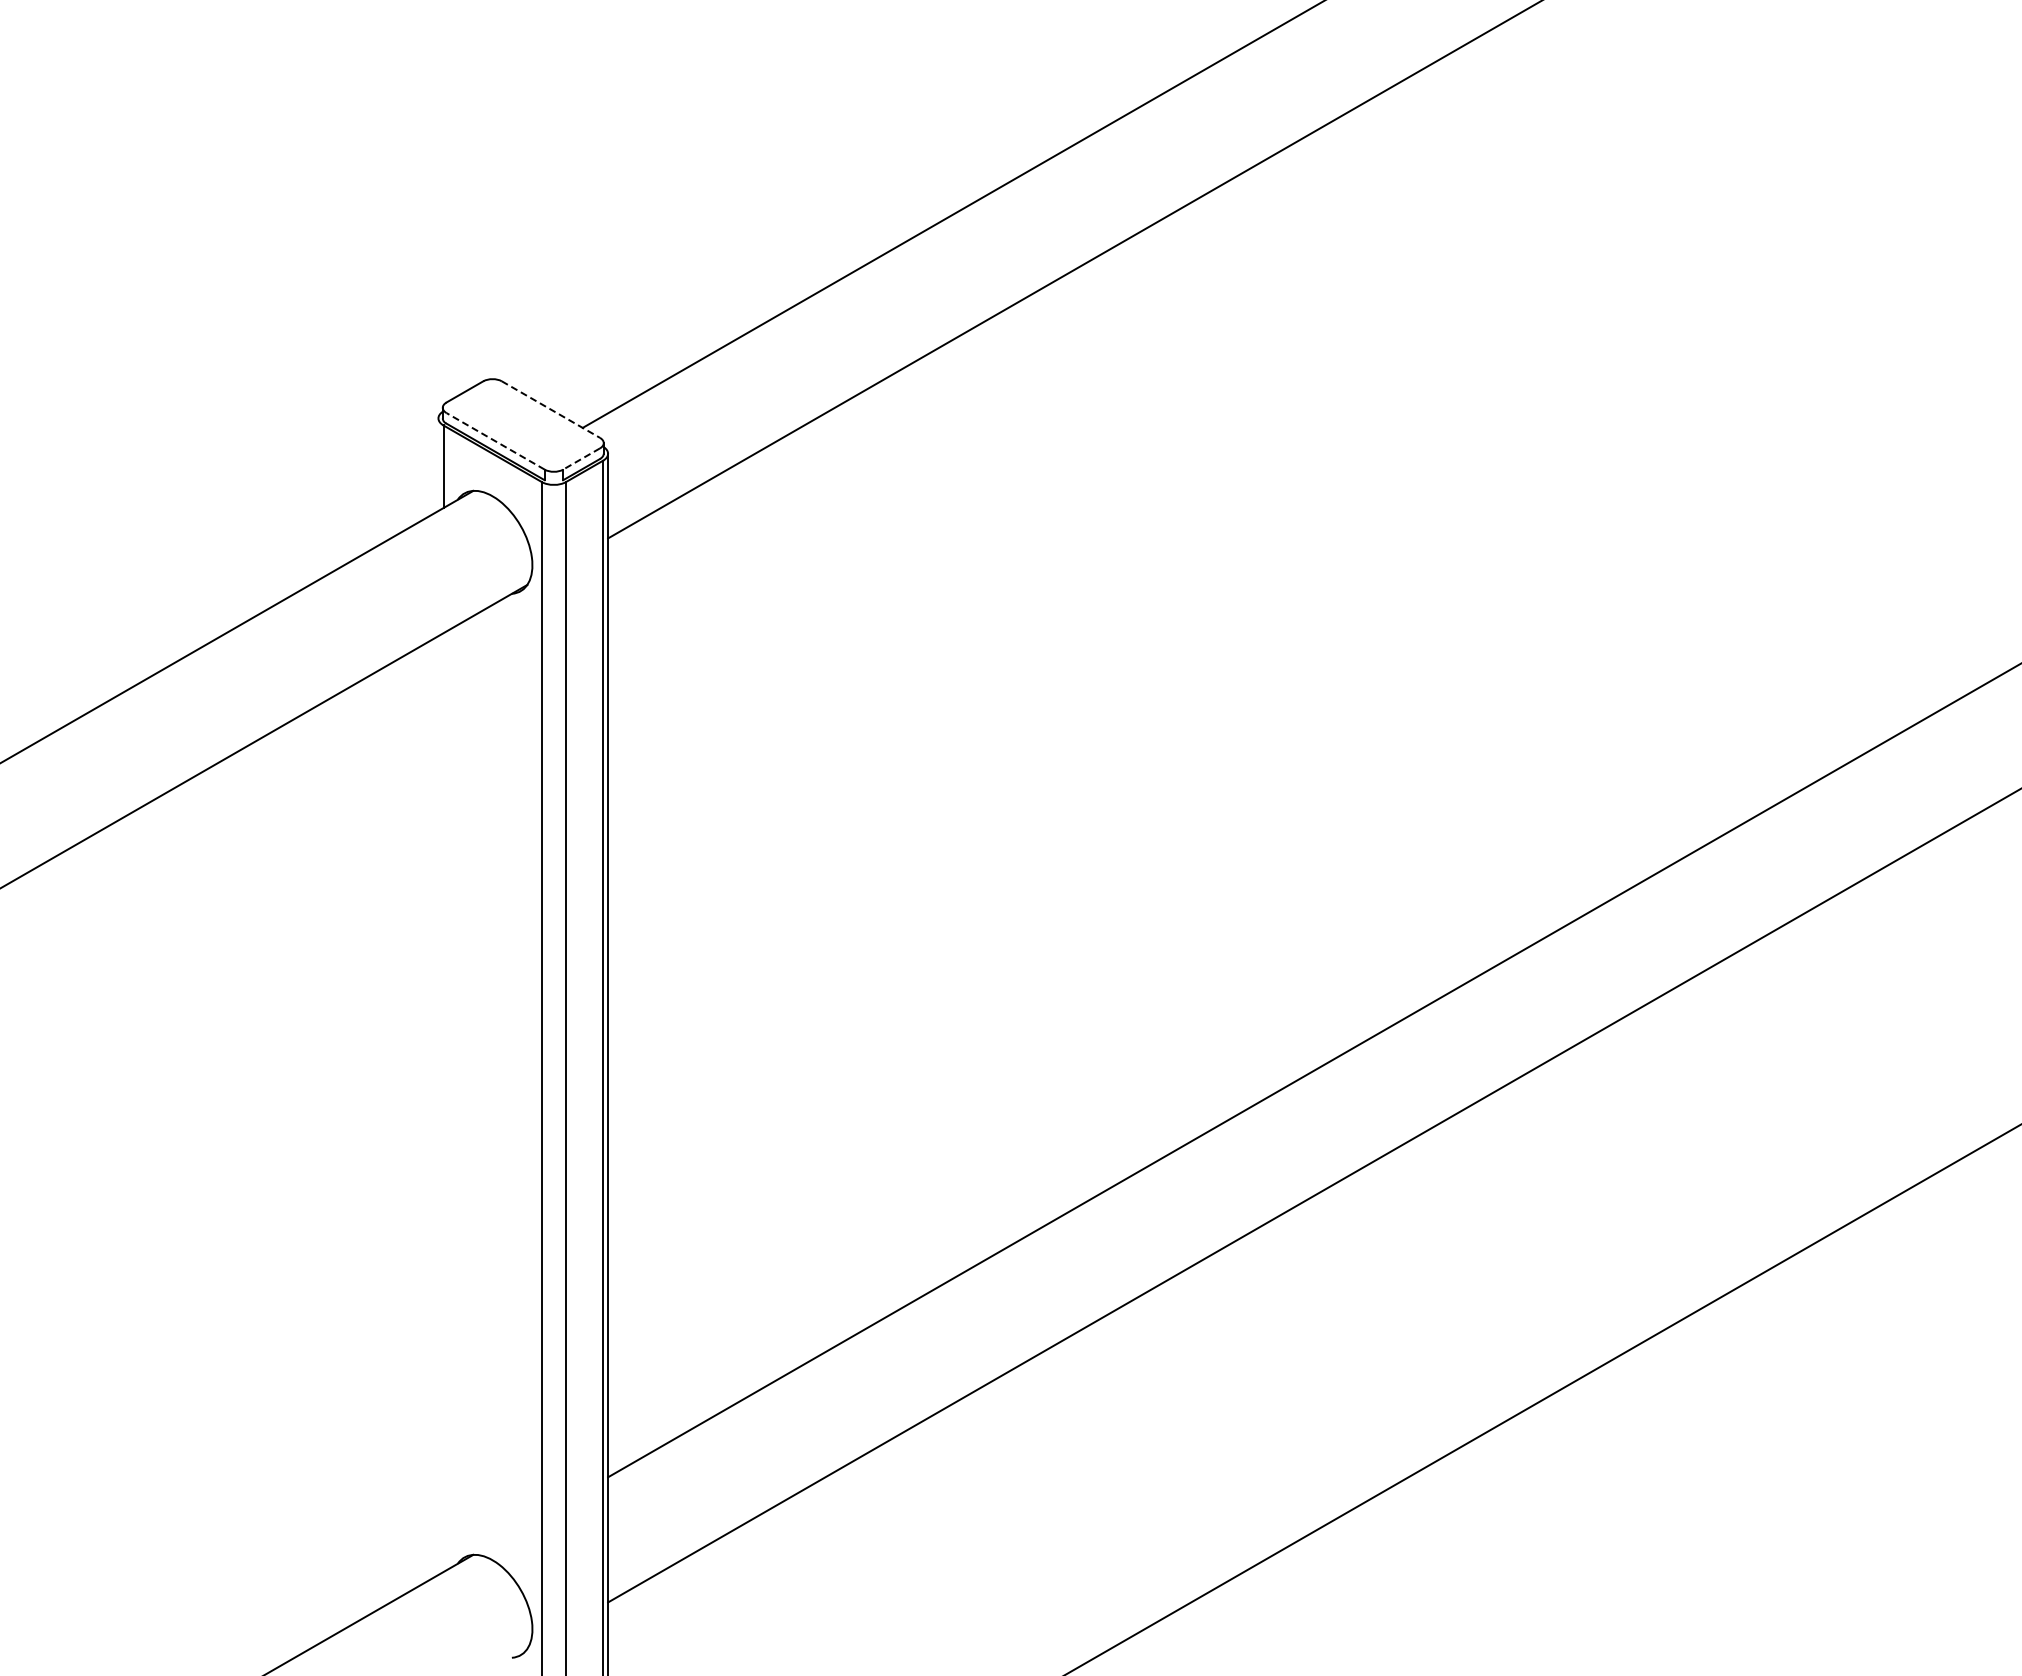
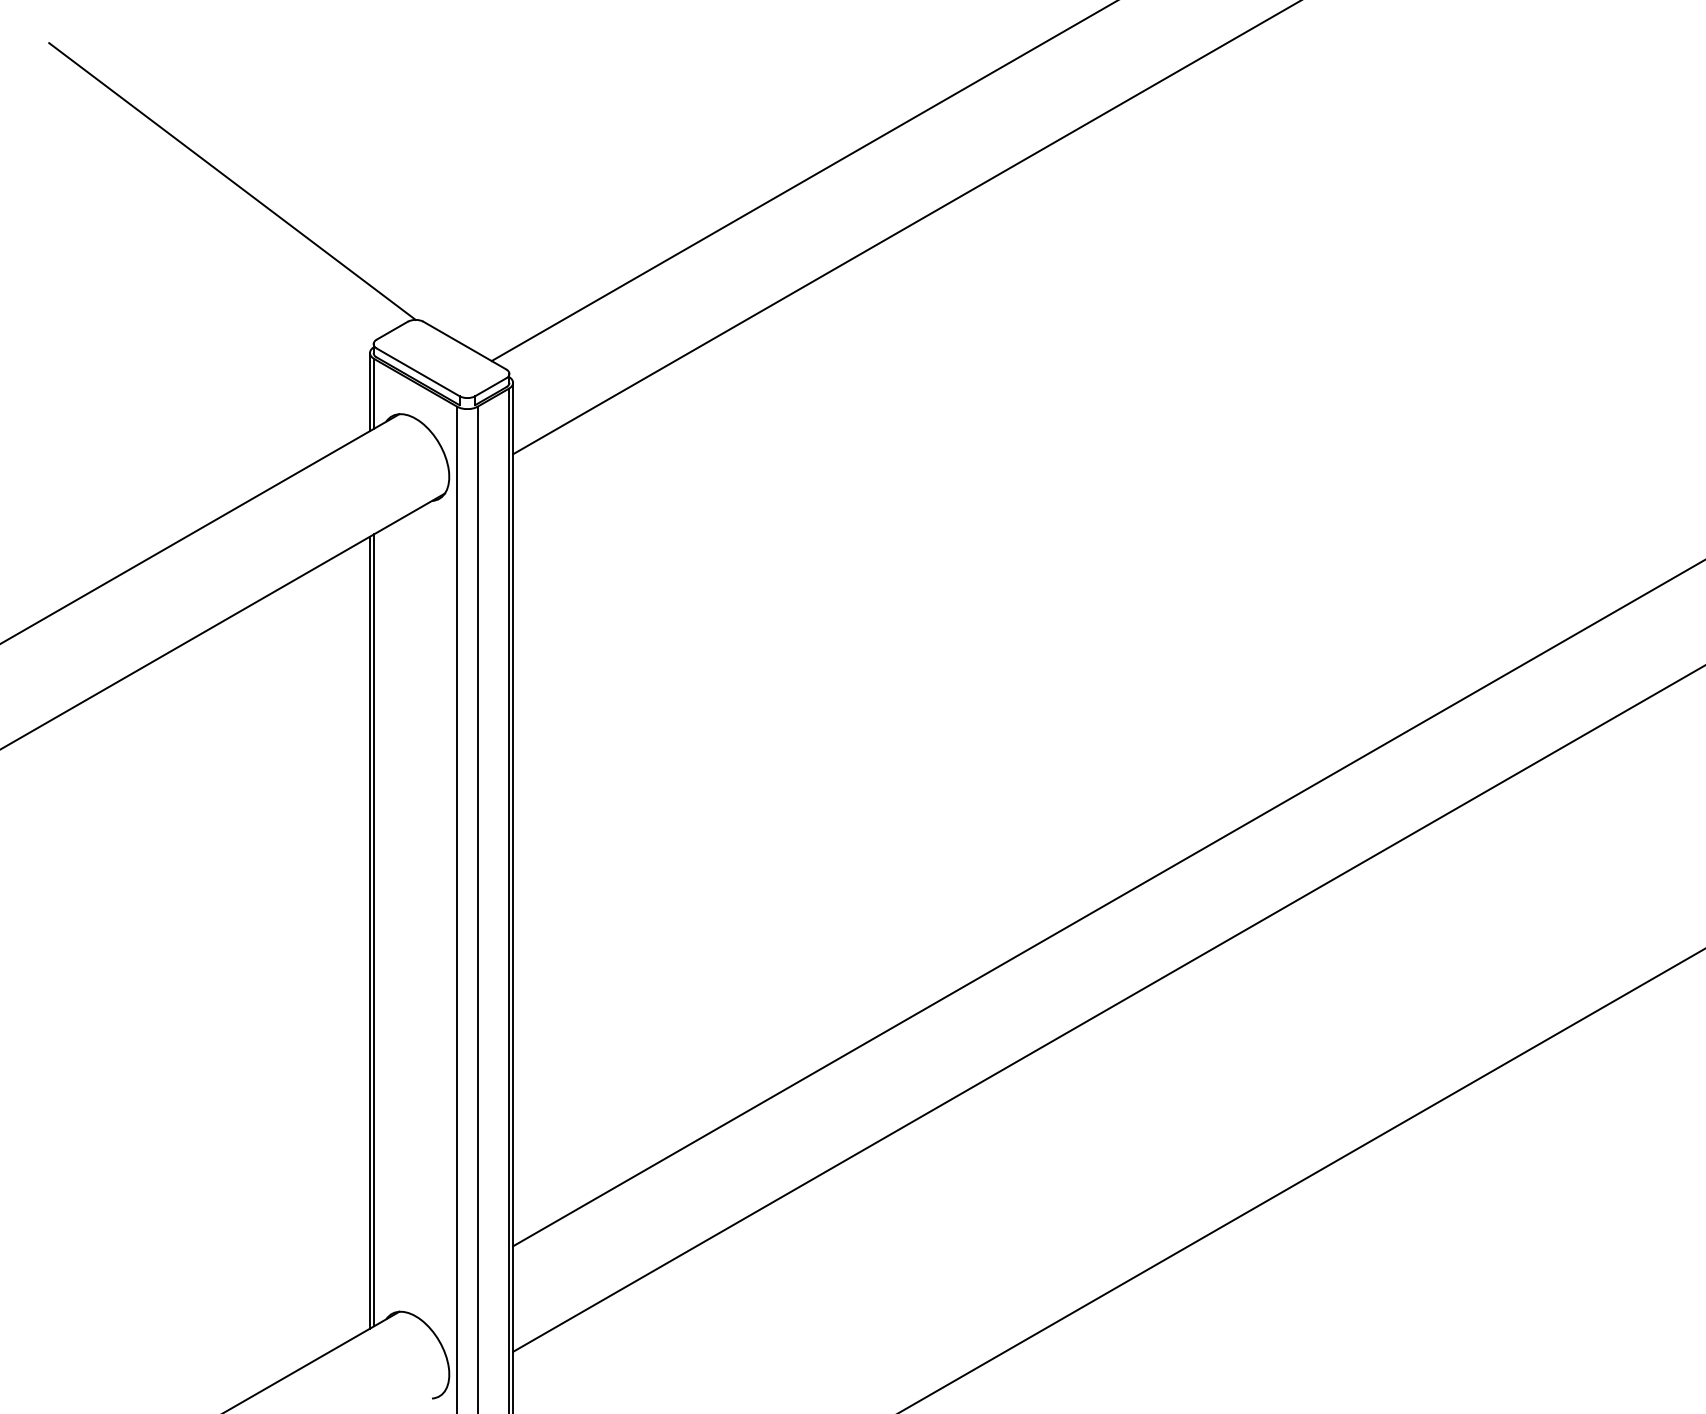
line: (275, 215) -> (232, 181), added
line: (550, 409) -> (464, 345), dashed -> solid
line: (495, 441) -> (418, 372), dashed -> solid
line: (581, 459) -> (490, 387), dashed -> solid
line: (438, 464) -> (370, 391), added
line: (443, 1102) -> (374, 930), added
line: (438, 1105) -> (370, 932), added

